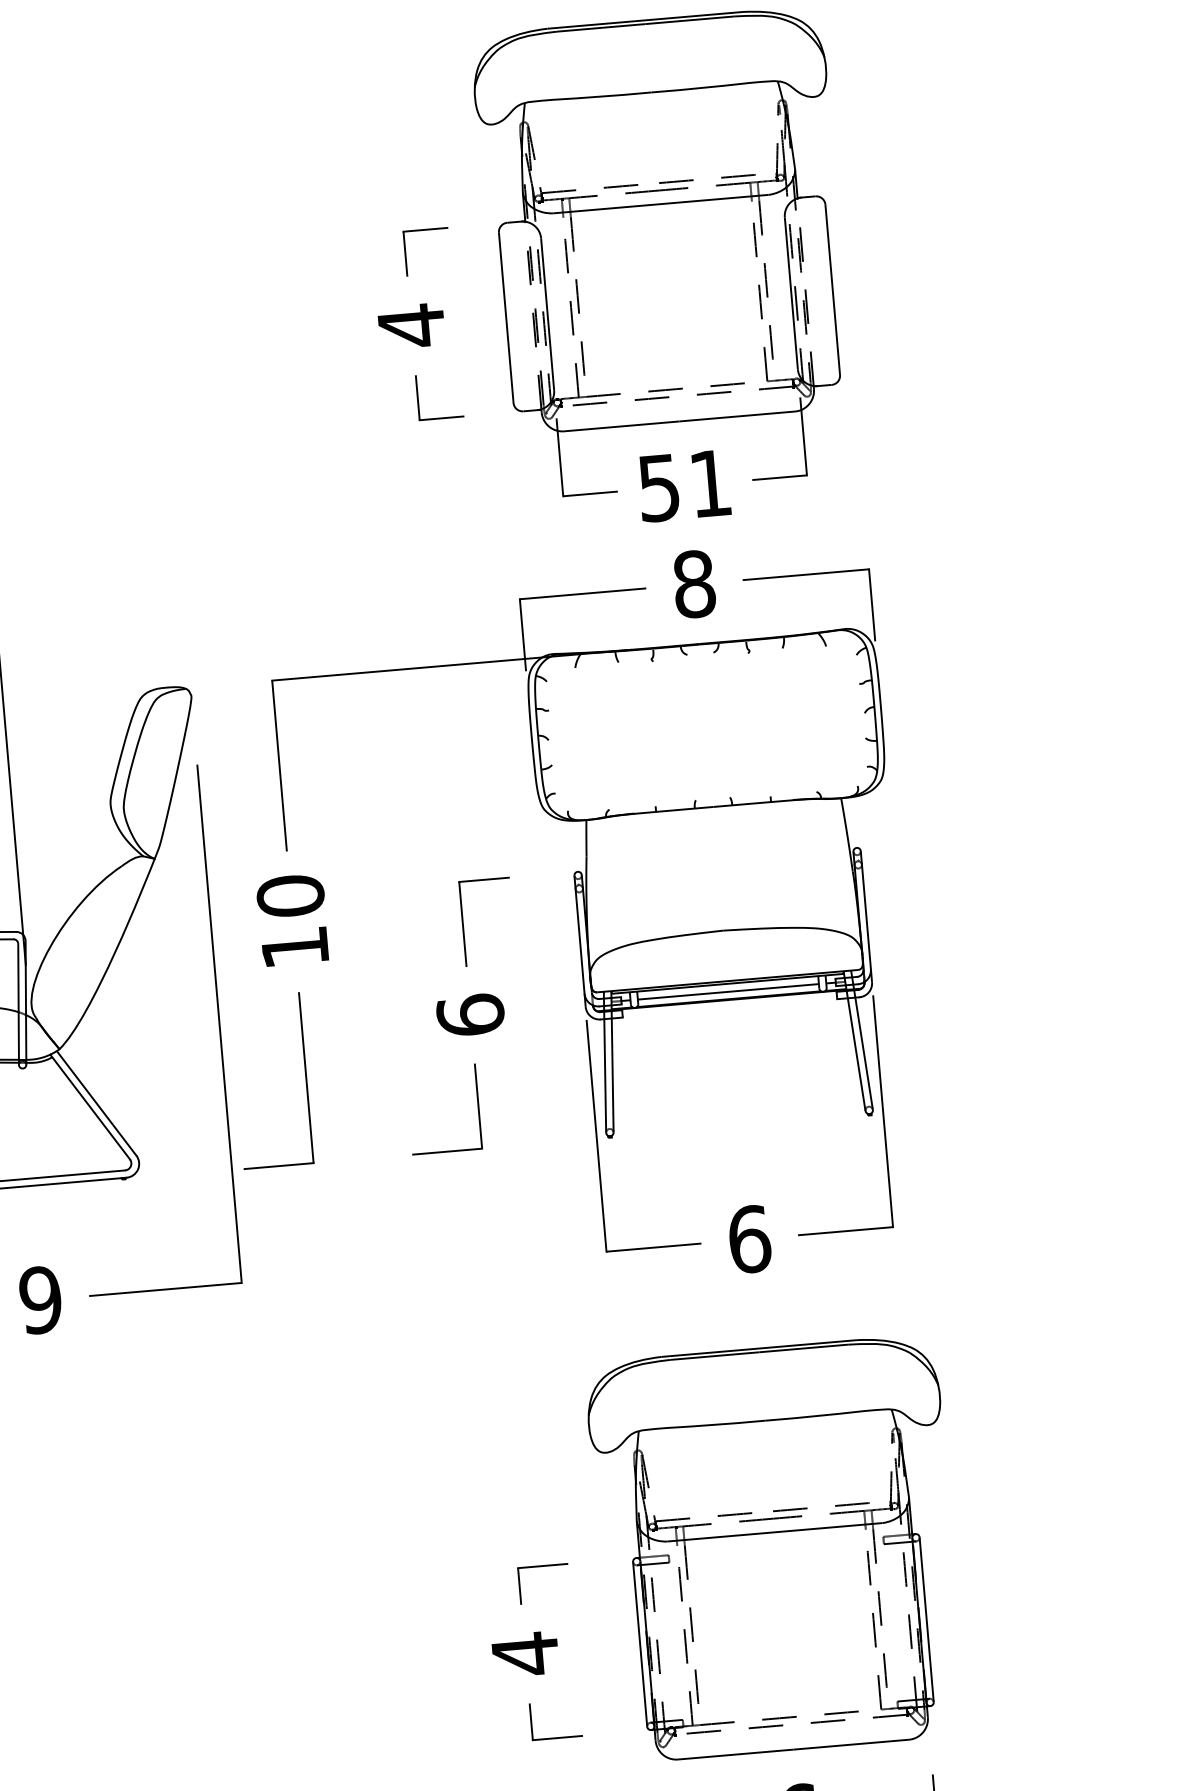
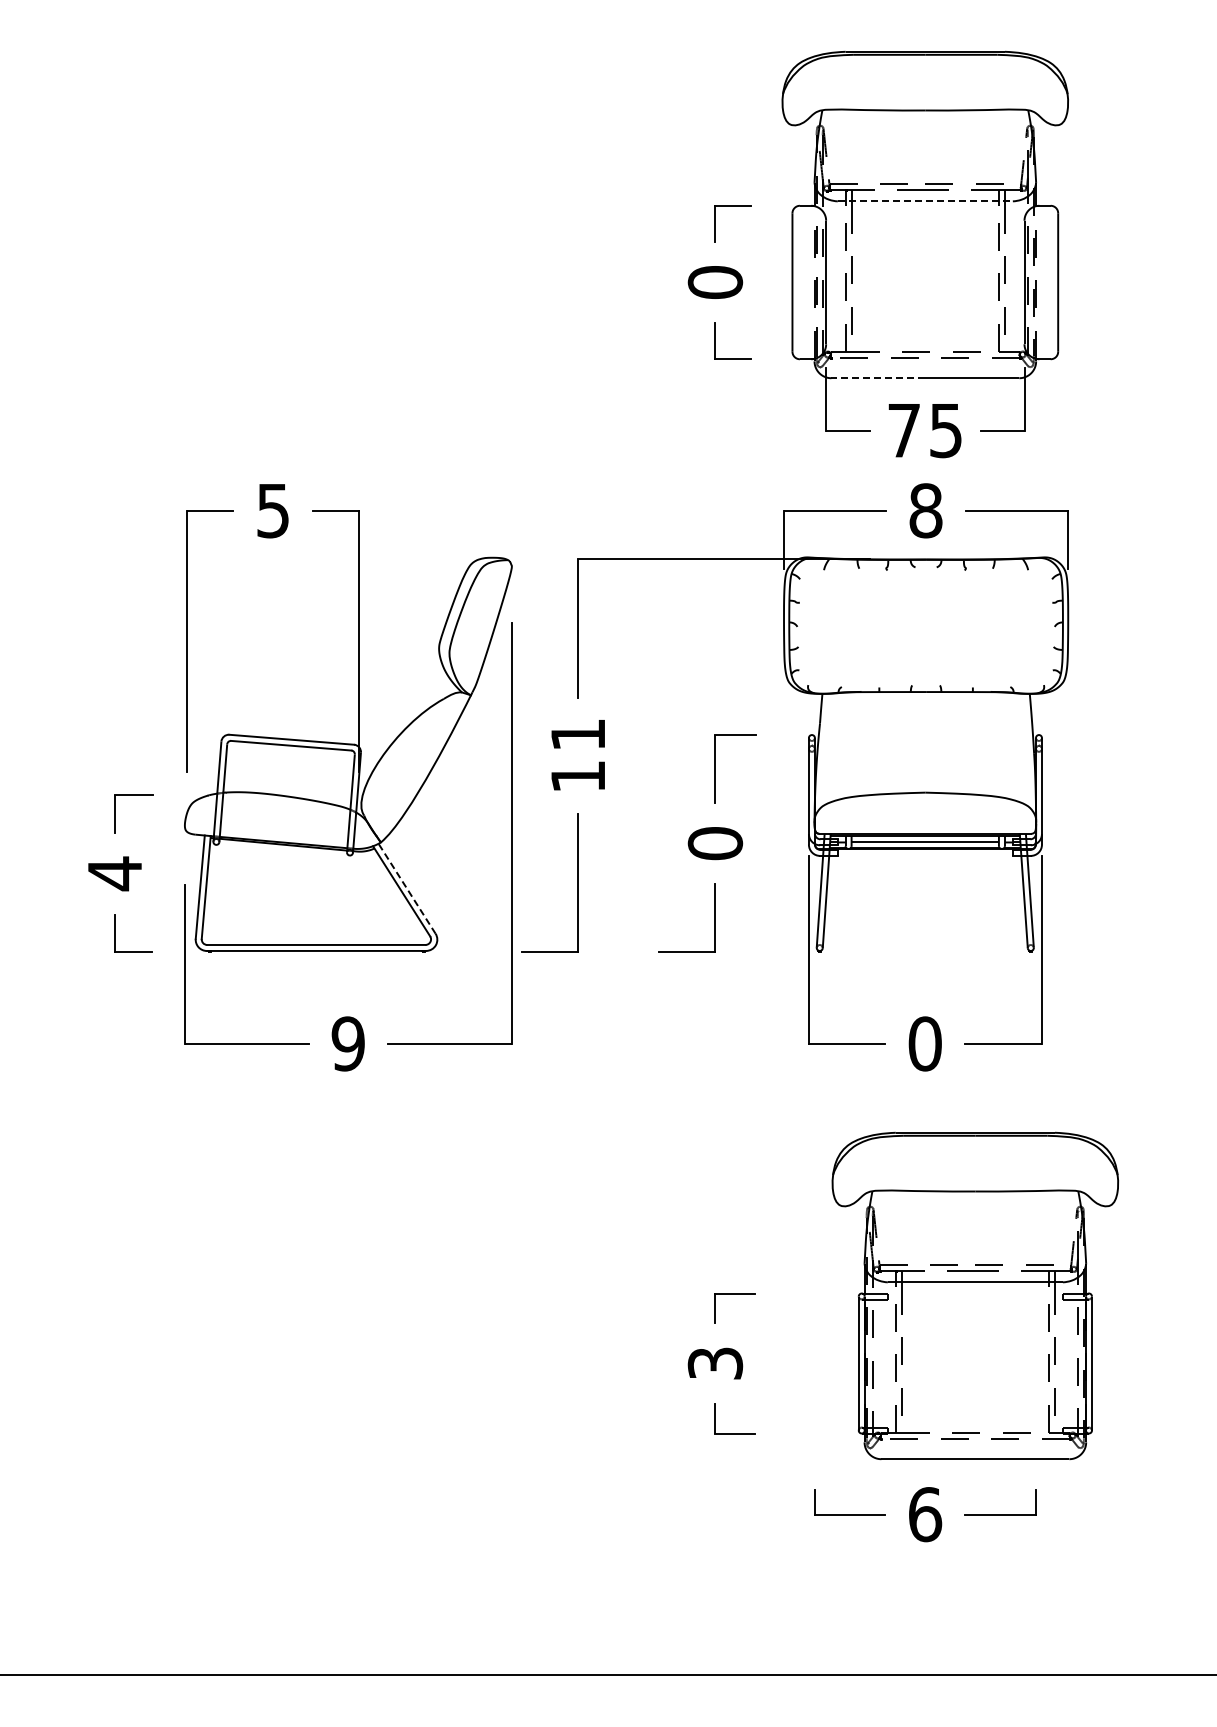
line: (661, 204) -> (925, 201), solid -> dashed
text: (411, 325) -> (715, 282), 4 -> 0
line: (622, 426) -> (878, 378), solid -> dashed
text: (684, 486) -> (924, 431), 51 -> 75
text: (289, 895) -> (577, 734), 10 -> 11
text: (469, 1015) -> (714, 843), 6 -> 0
line: (97, 1104) -> (407, 889), solid -> dashed
text: (749, 1238) -> (925, 1043), 6 -> 0
part: (776, 1548) -> (975, 1295), moved
text: (525, 1654) -> (715, 1363), 4 -> 3

